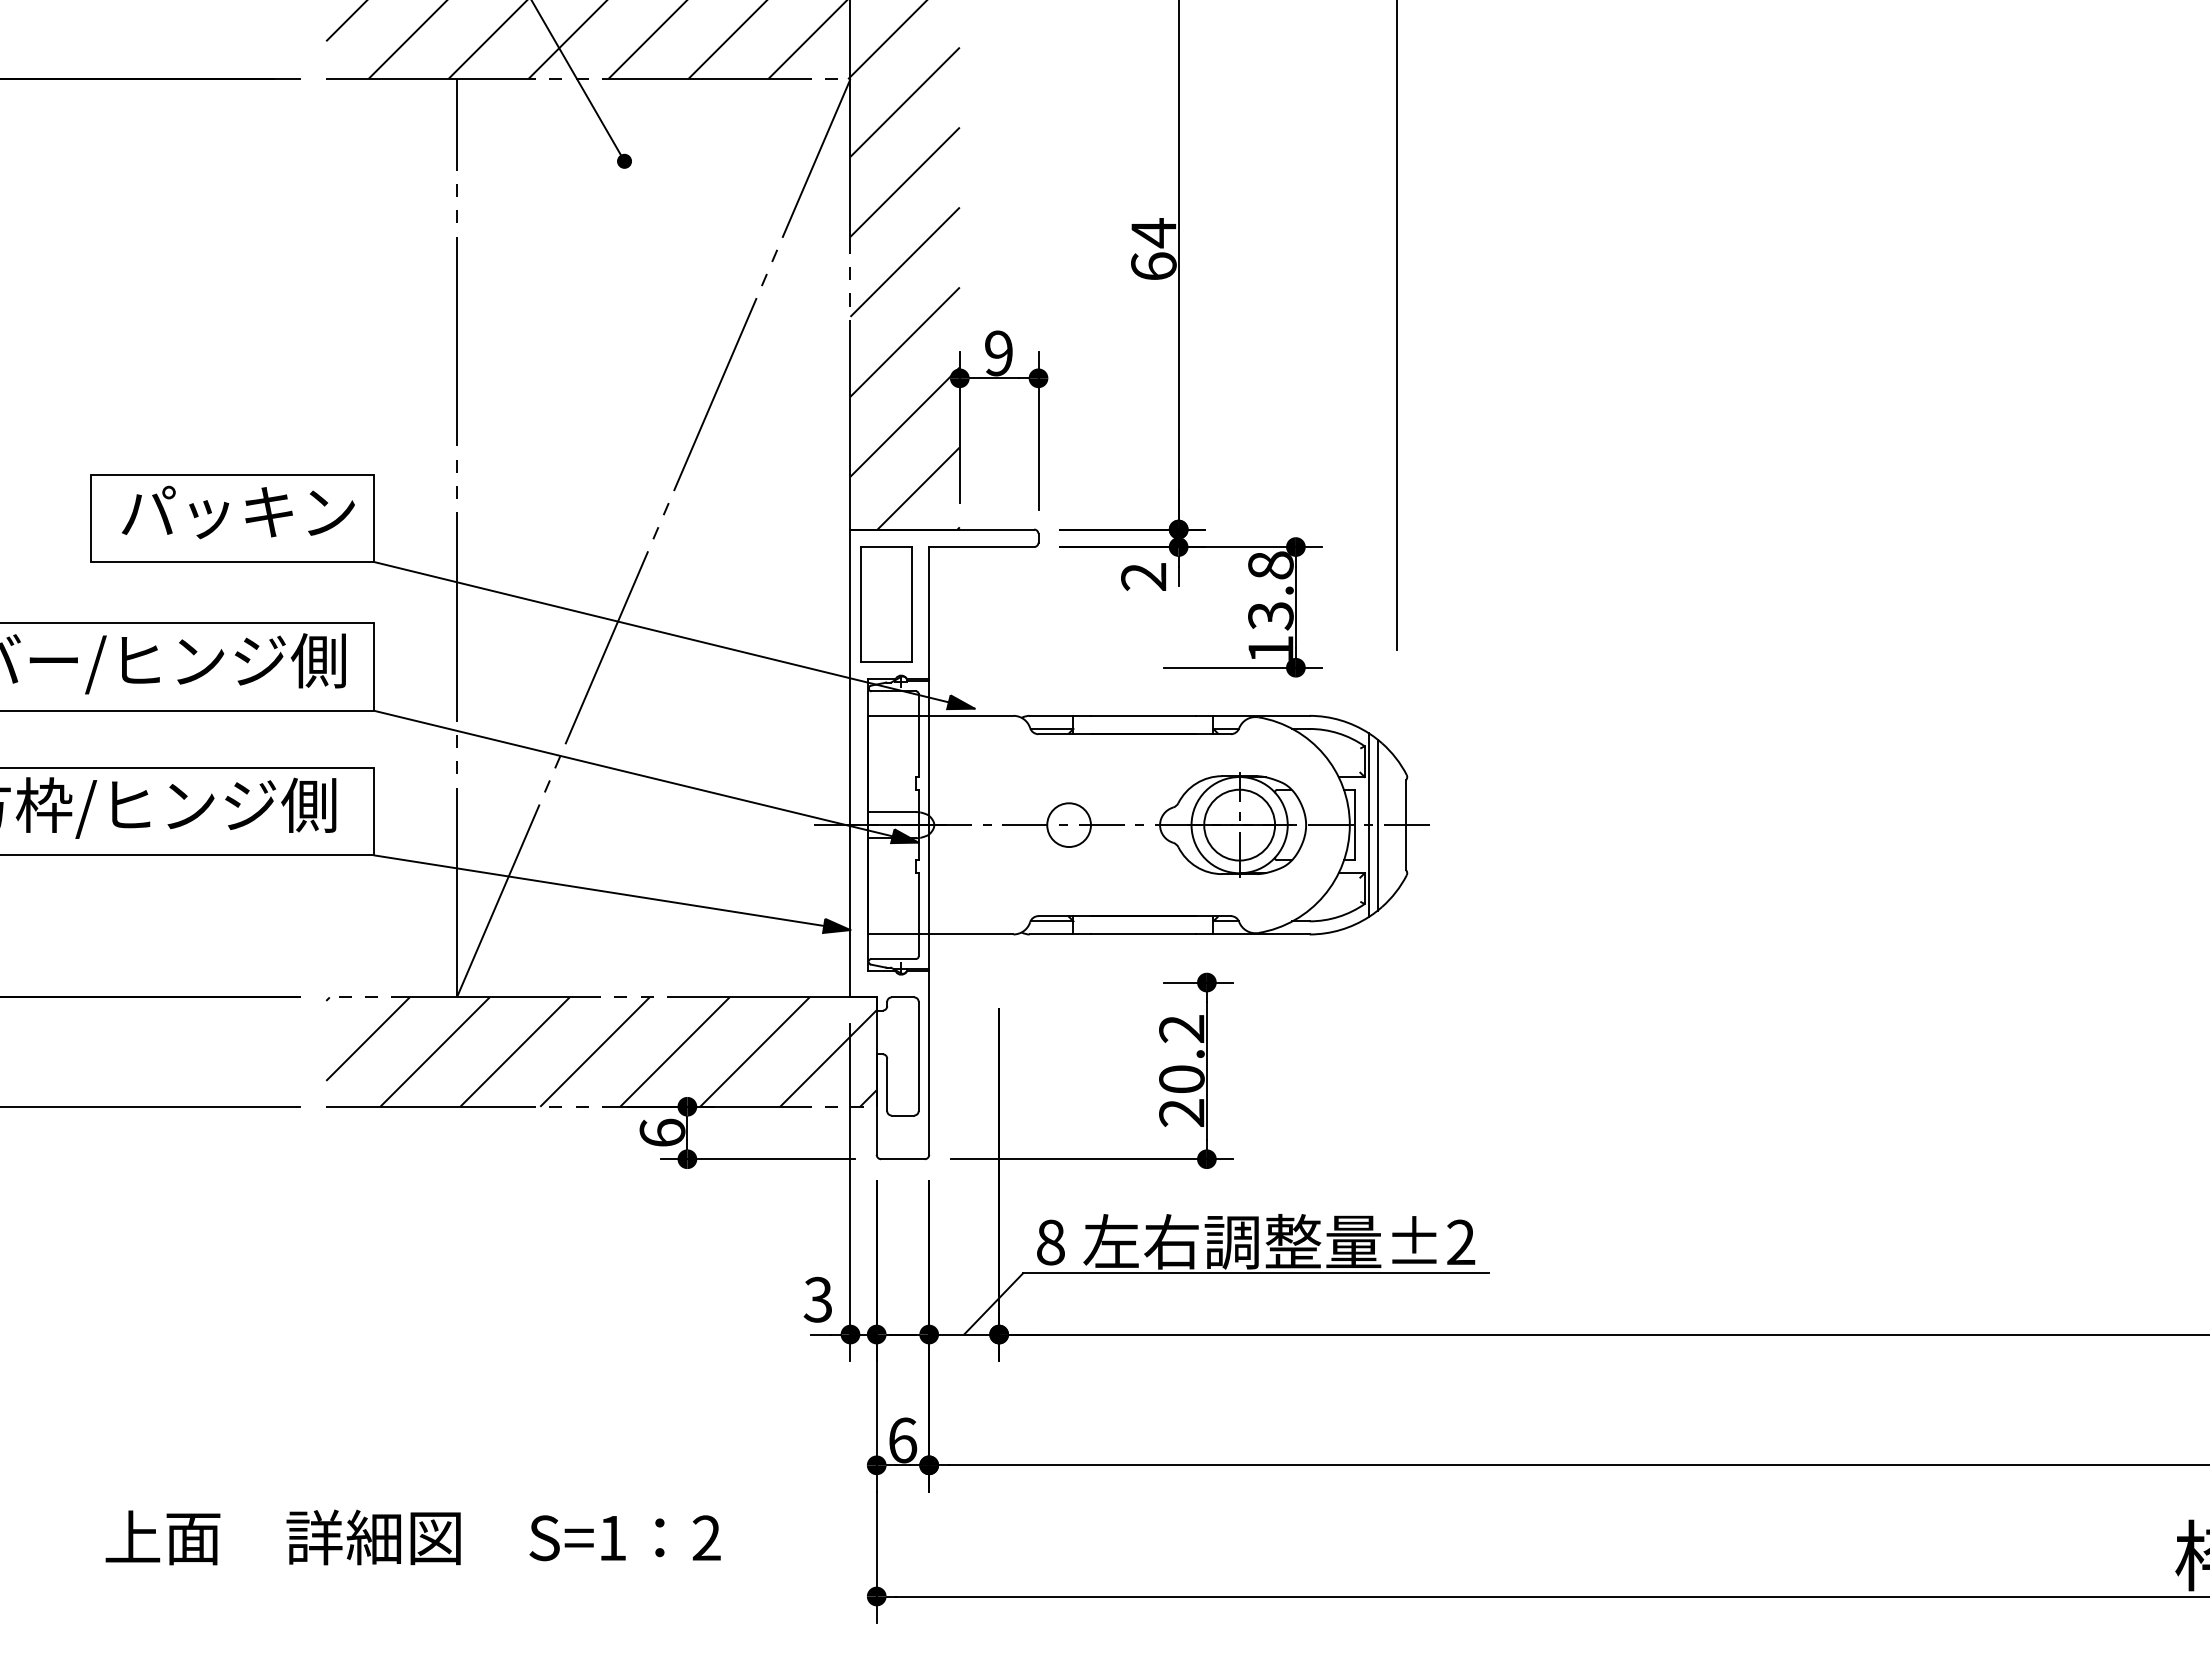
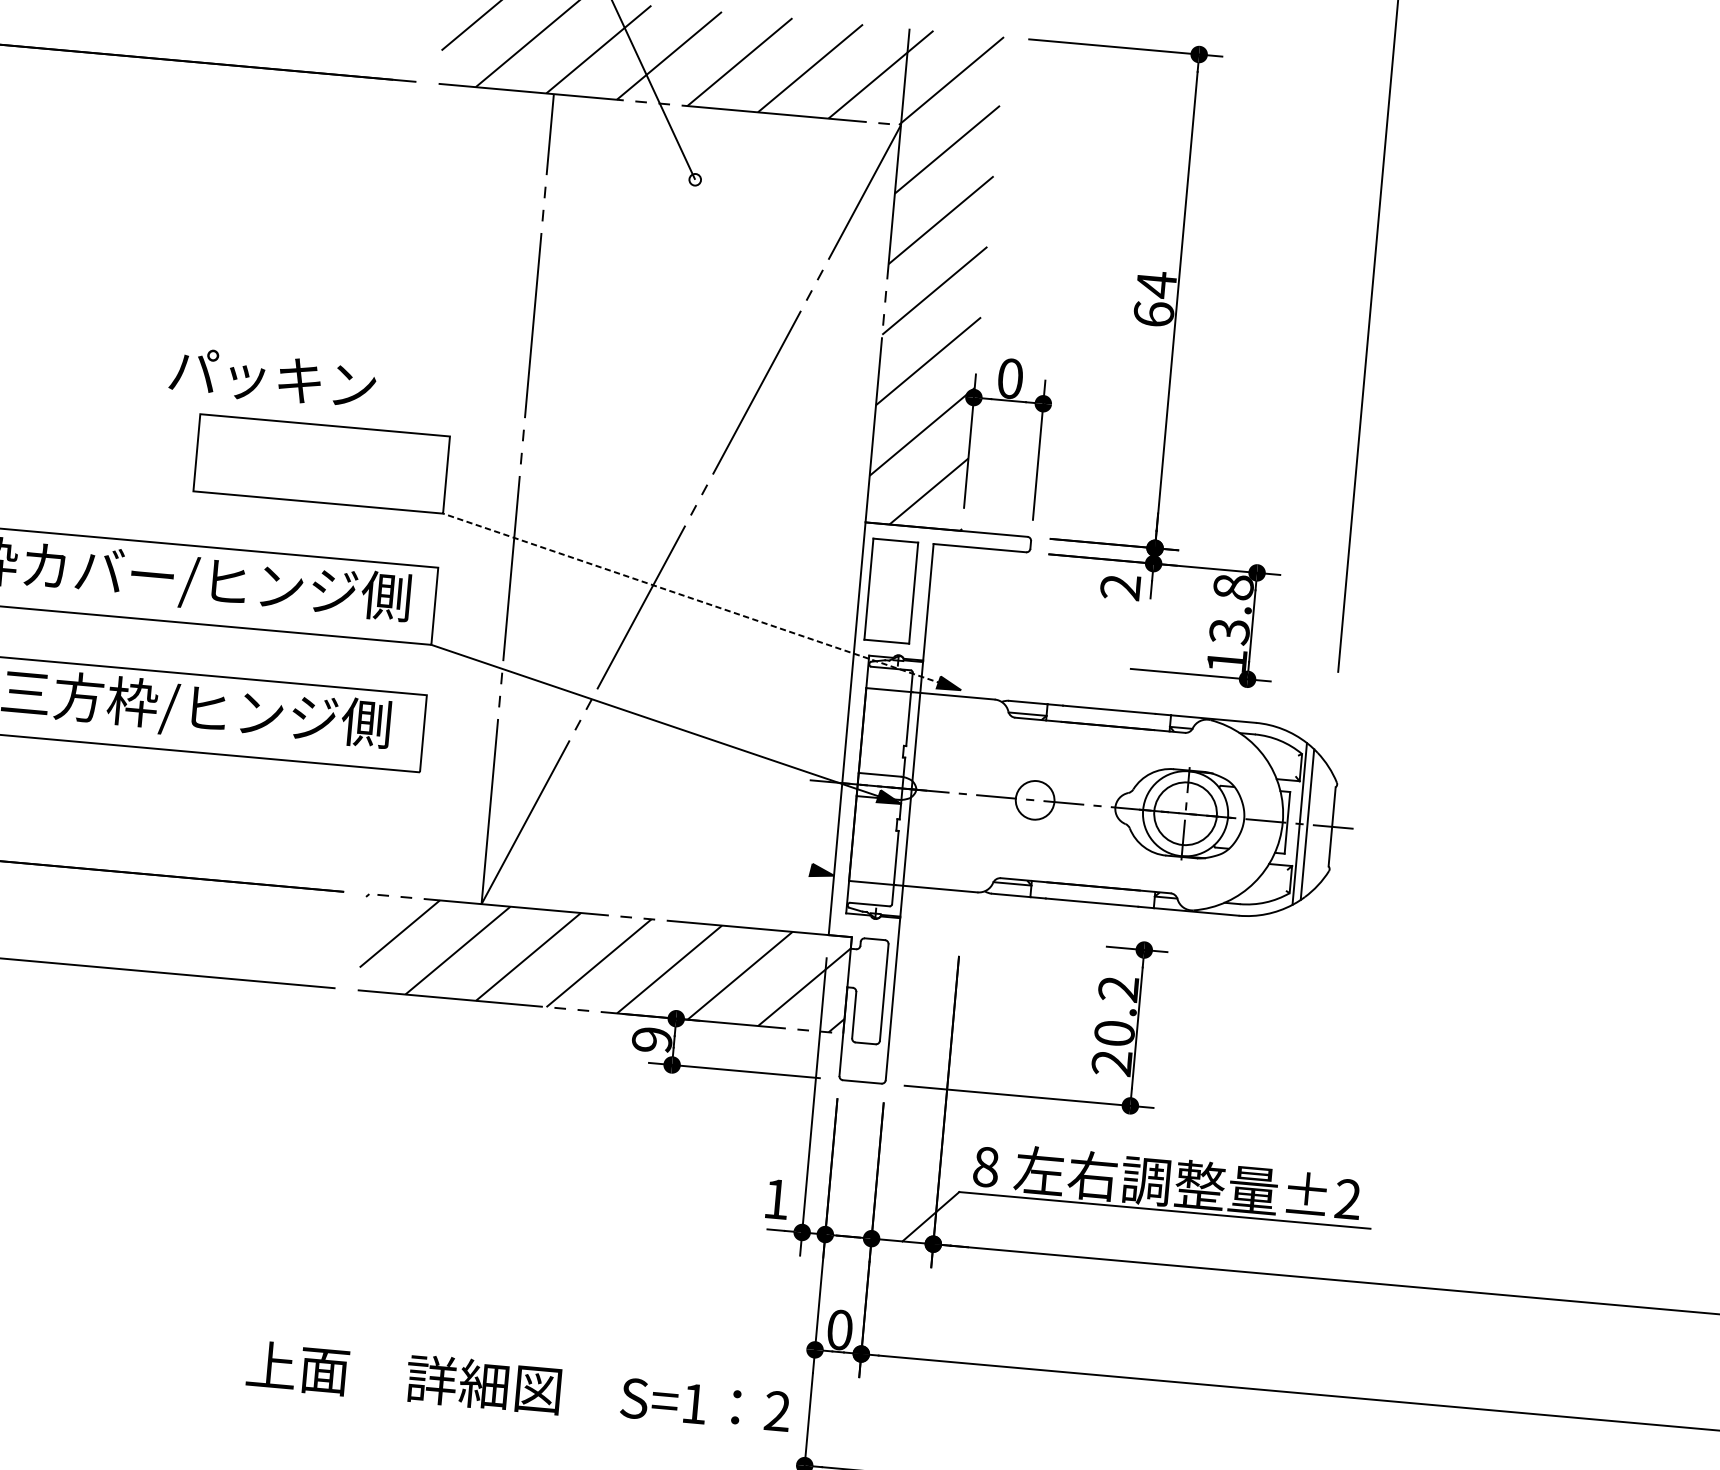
fill: (624, 160) -> (695, 179), removed
text: (998, 353) -> (1009, 378), 9 -> 0
text: (237, 512) -> (272, 378), moved
line: (674, 635) -> (701, 601), solid -> dashed
line: (612, 892) -> (627, 823), removed
text: (662, 1132) -> (652, 1039), 6 -> 9
text: (817, 1299) -> (775, 1198), 3 -> 1
text: (903, 1440) -> (840, 1330), 6 -> 0
text: (412, 1537) -> (518, 1387), moved

